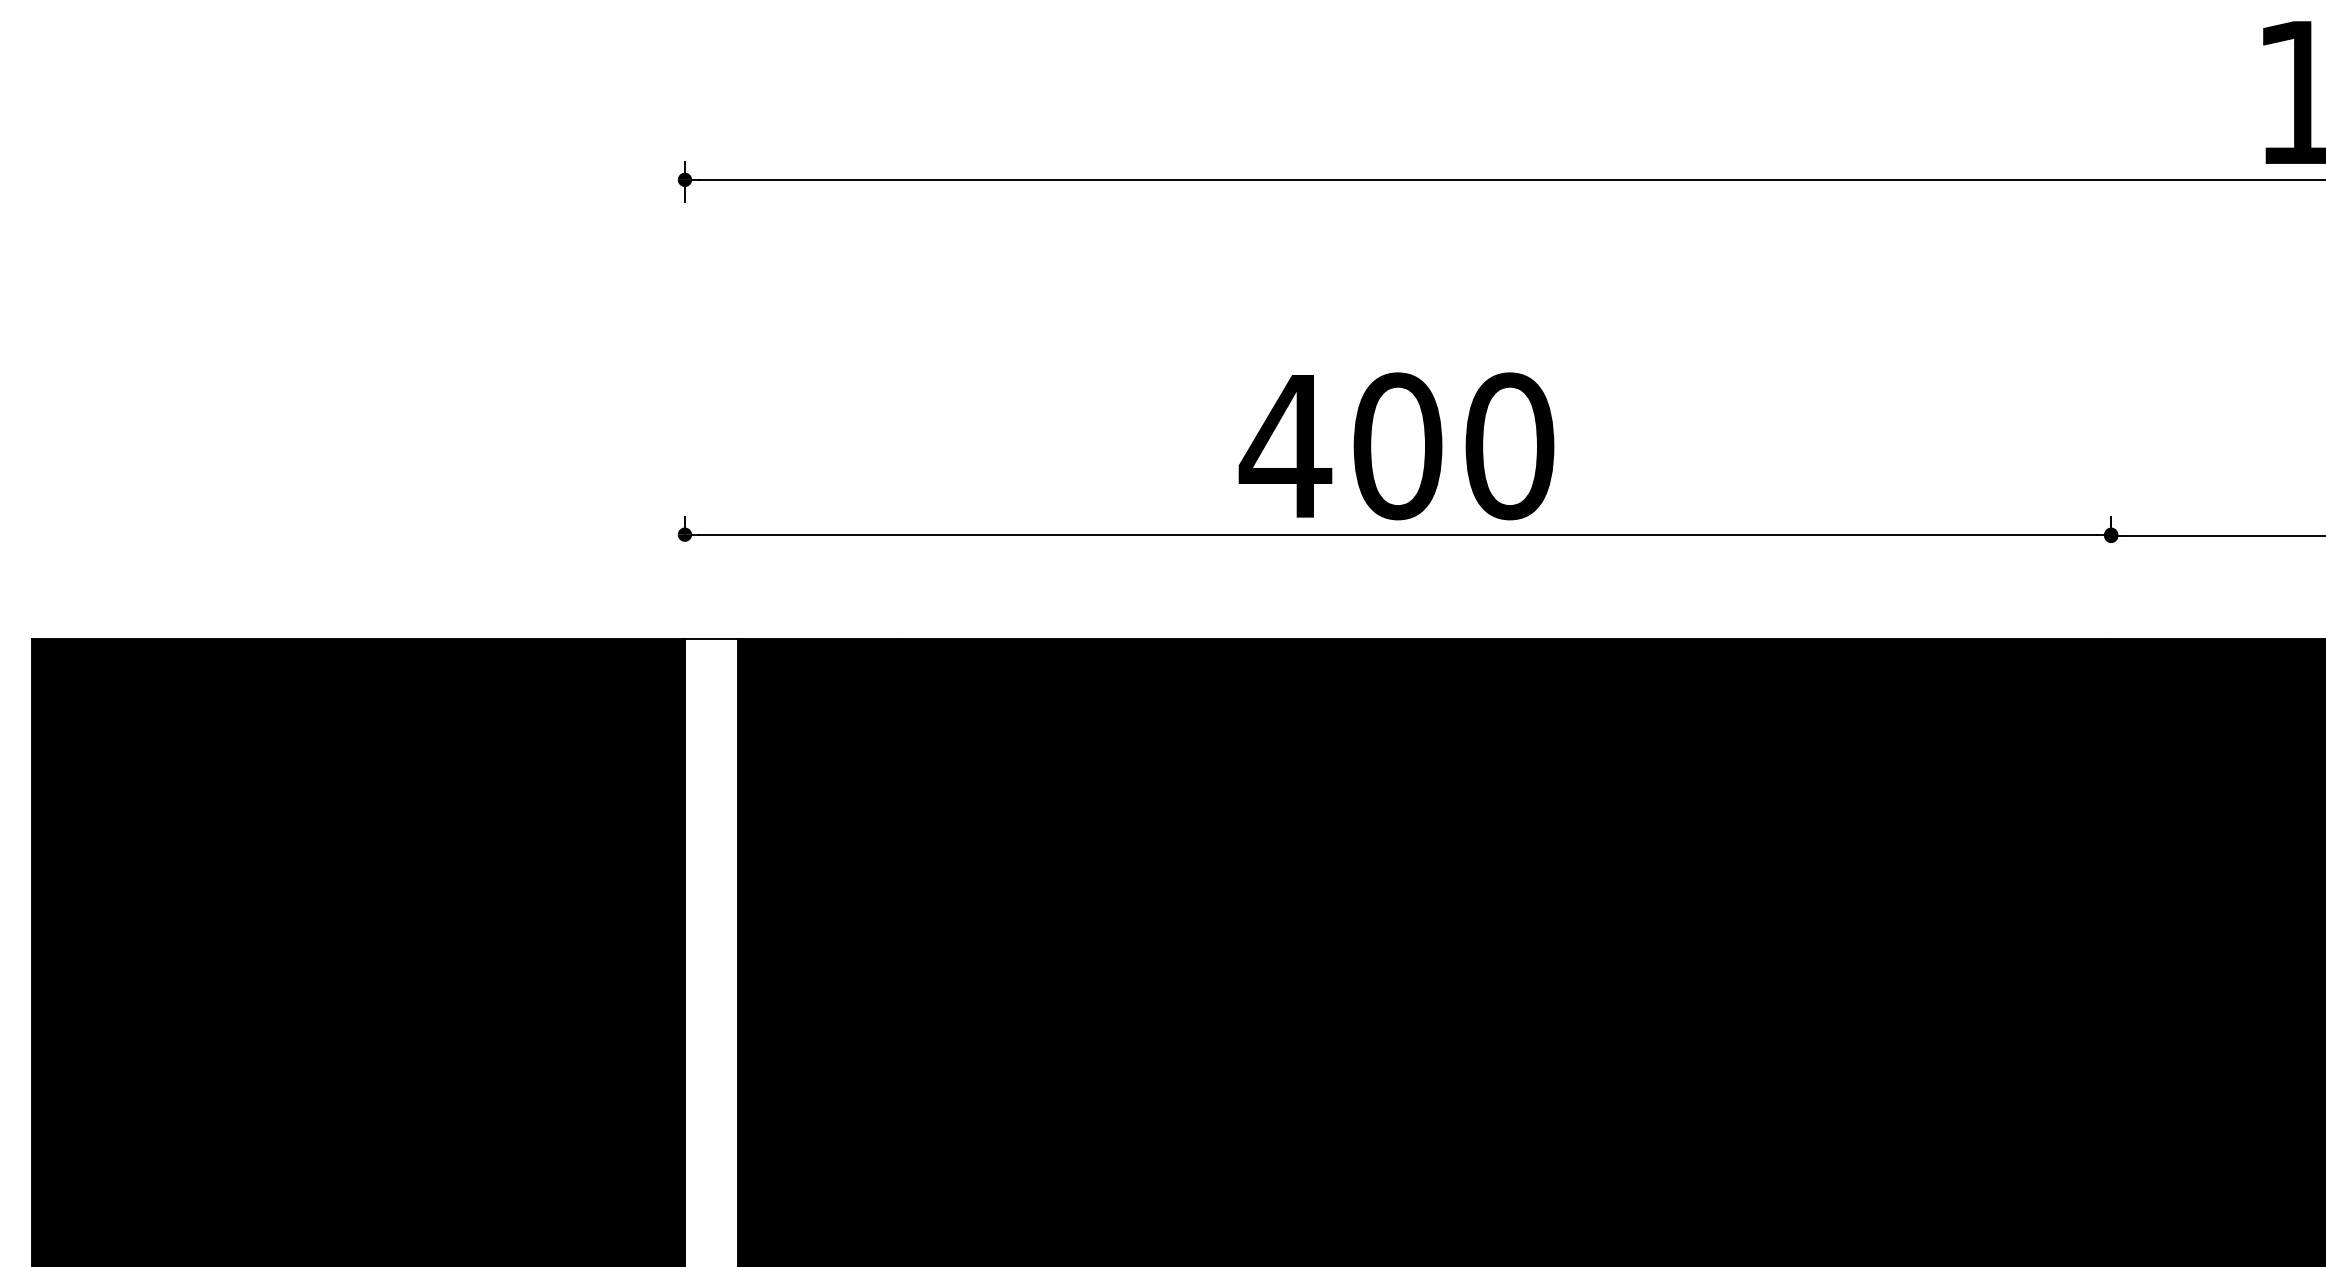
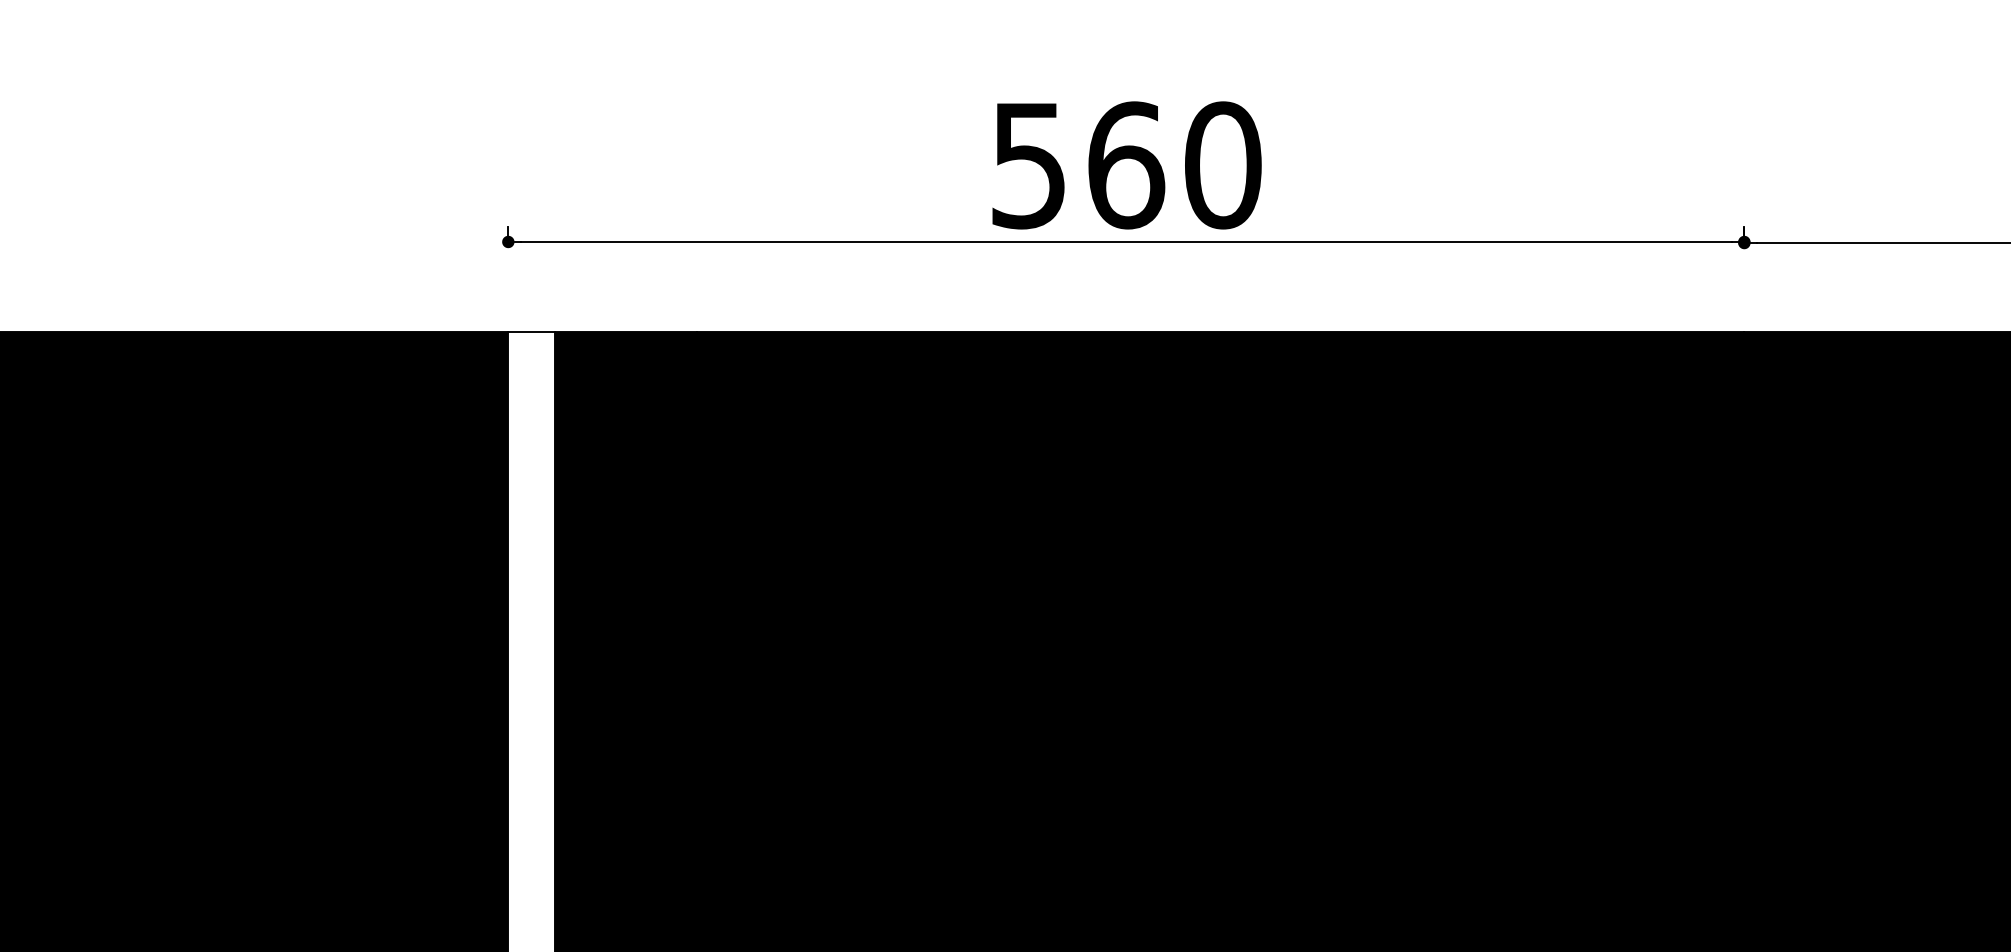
text: (1340, 446) -> (1076, 165), 400 -> 560

